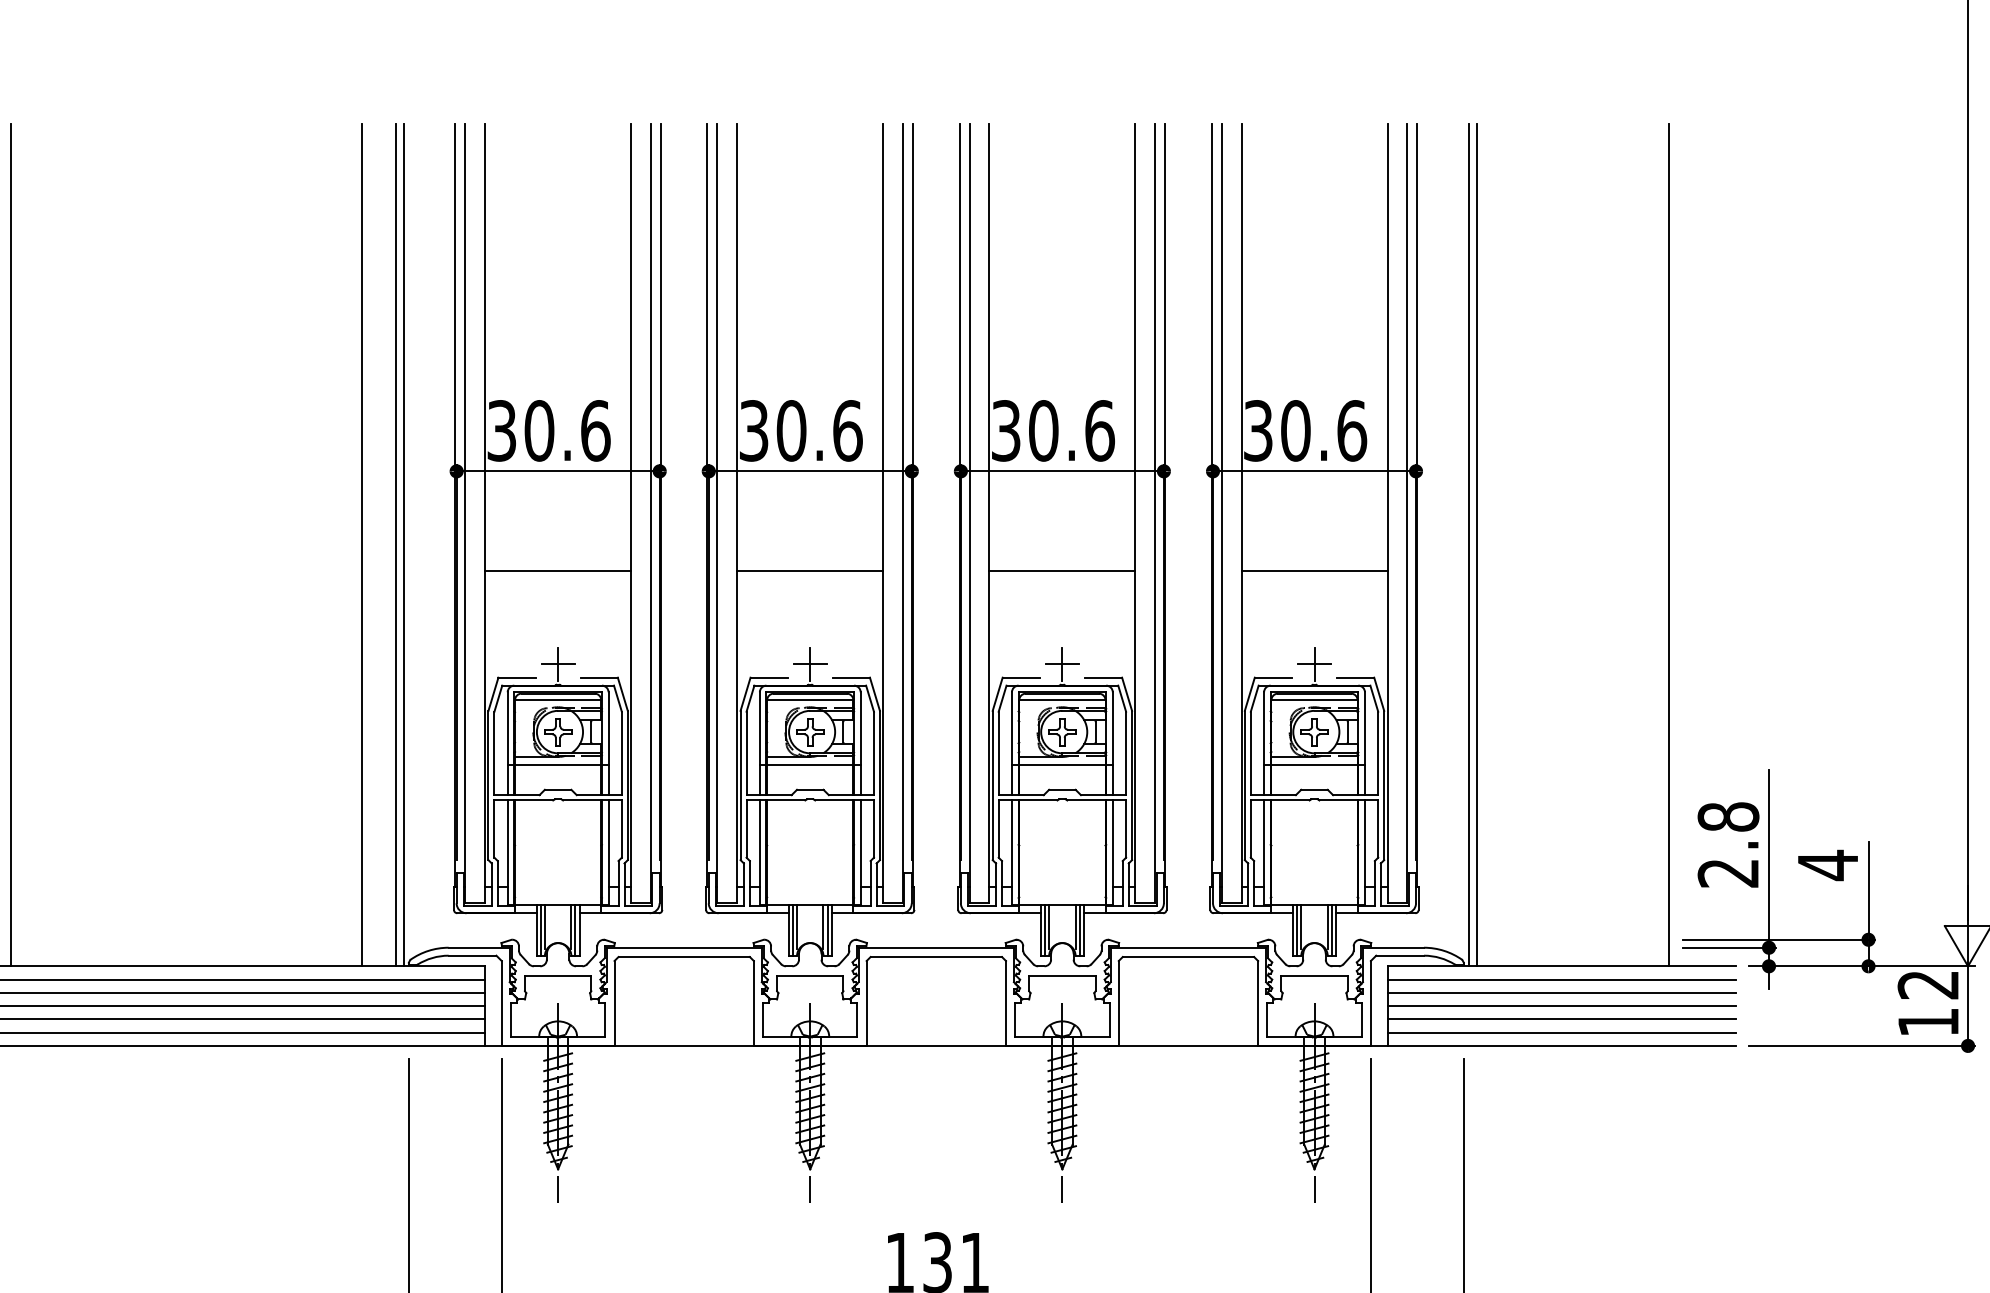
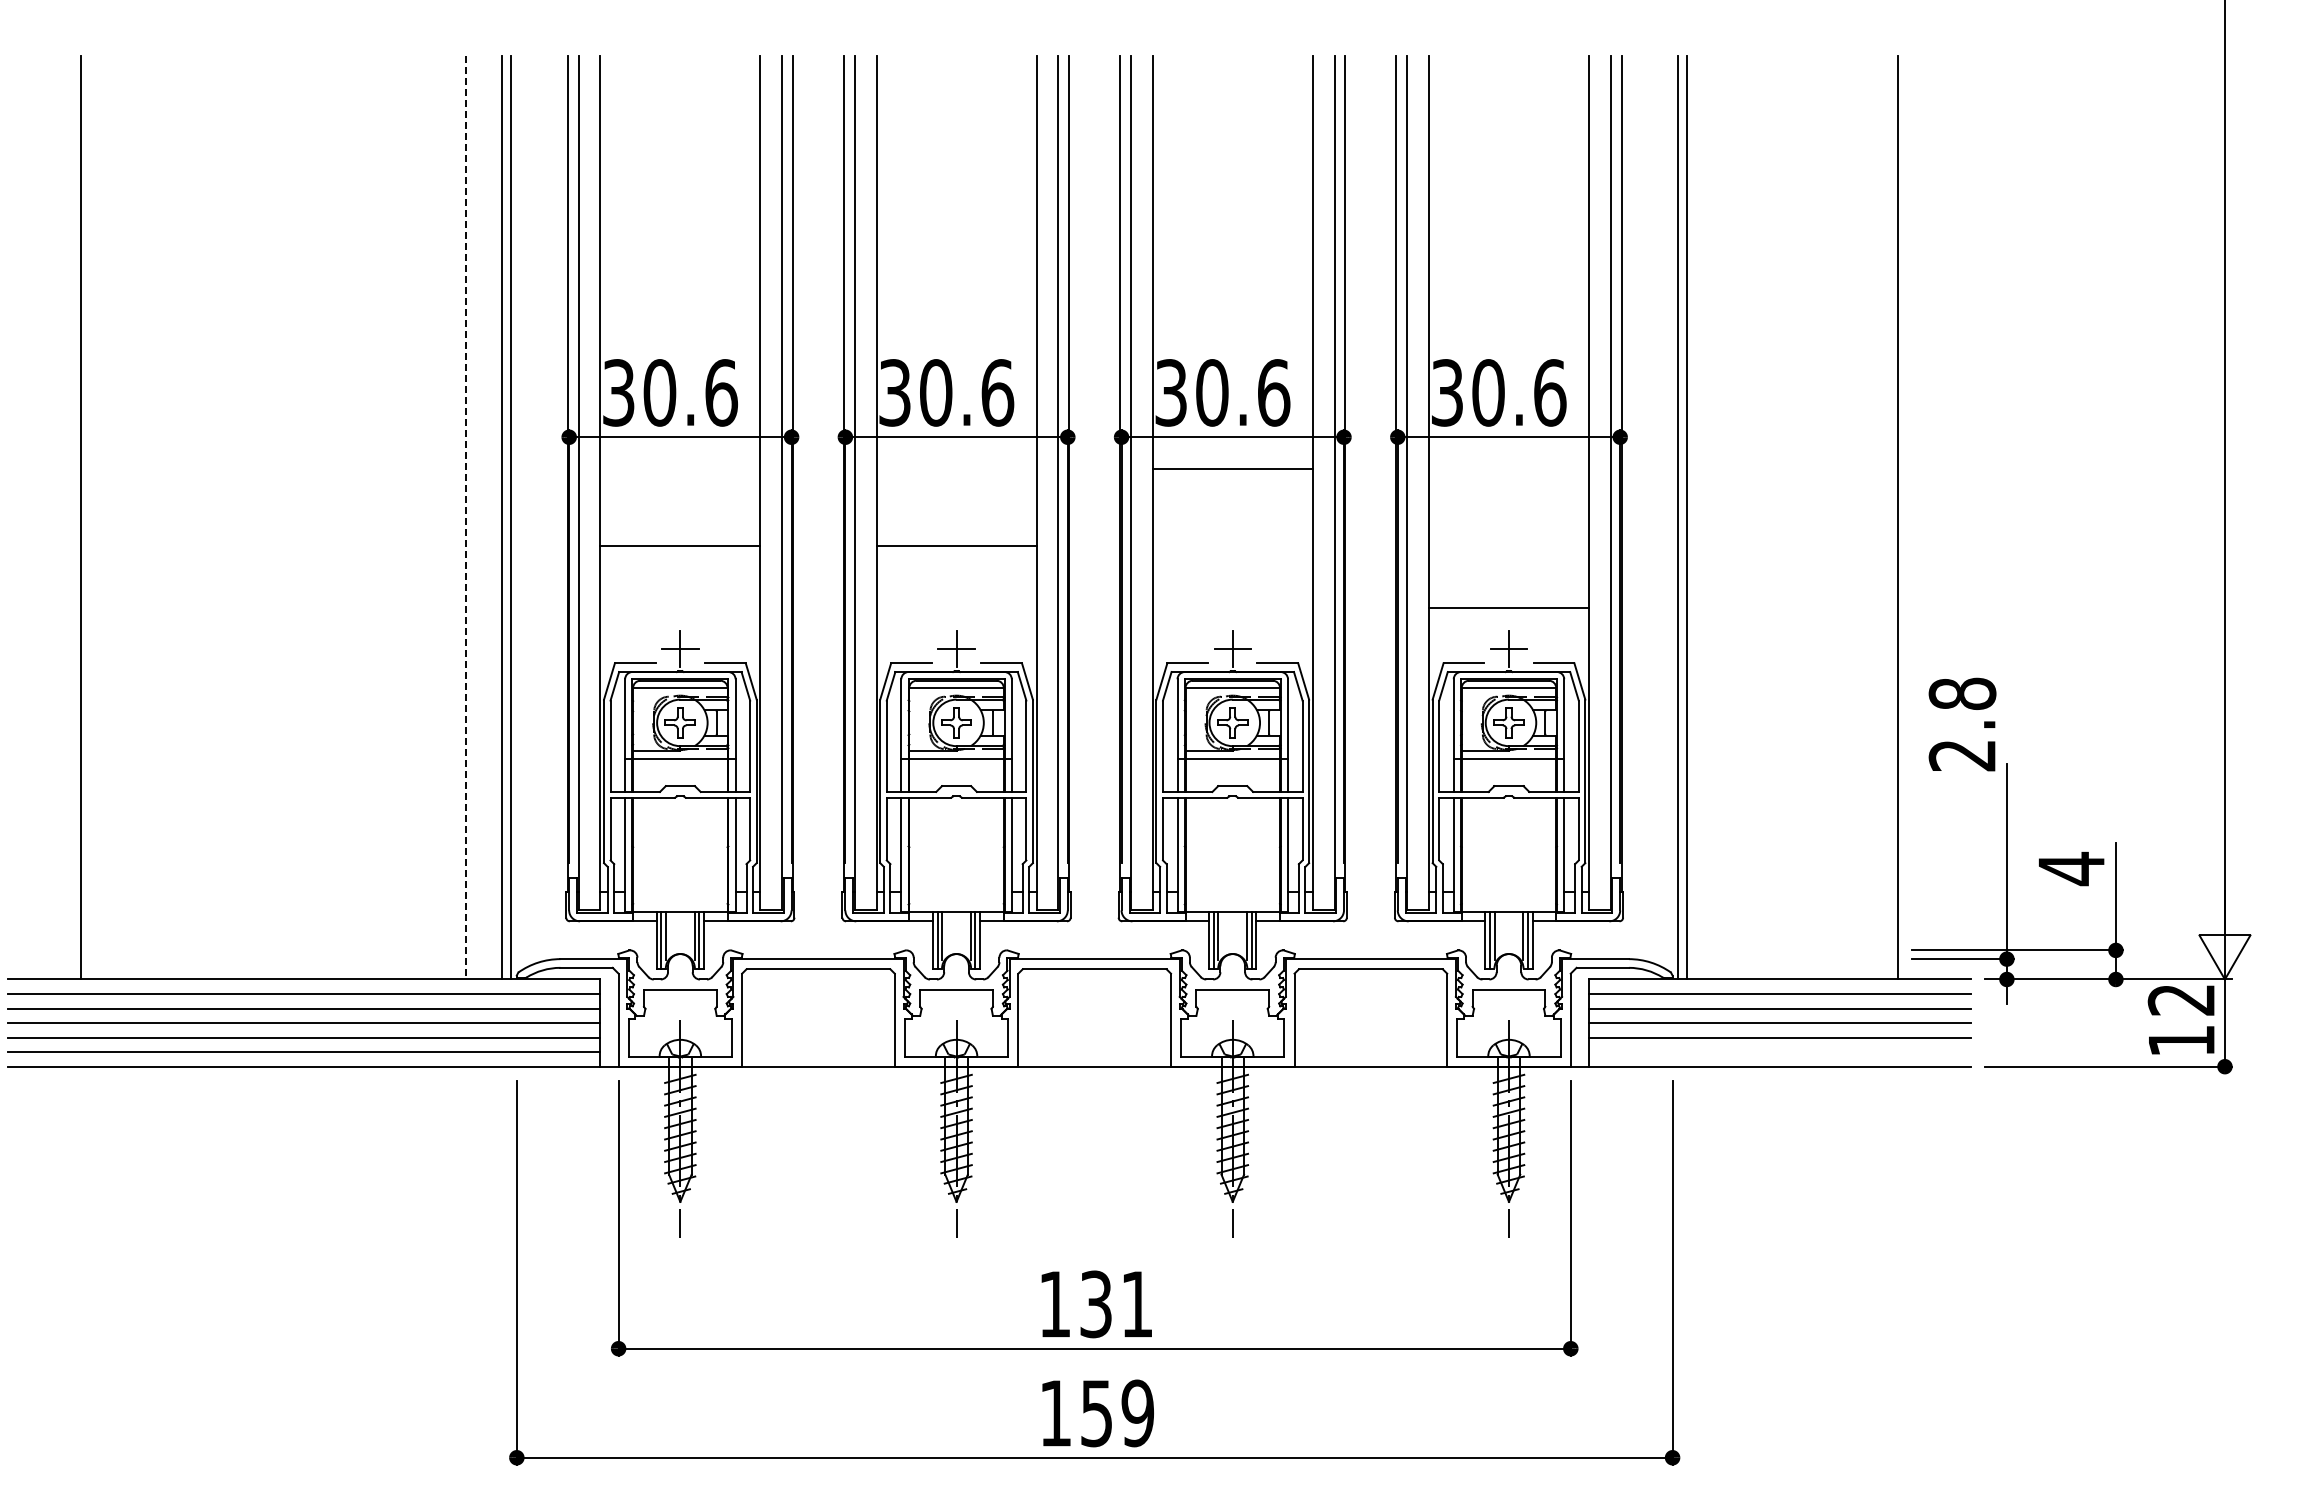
line: (362, 544) -> (465, 517), solid -> dashed
line: (1062, 571) -> (1232, 469), moved
line: (1314, 571) -> (1508, 608), moved
text: (1728, 844) -> (1962, 724), moved
line: (1561, 1032) -> (1779, 1052), removed

